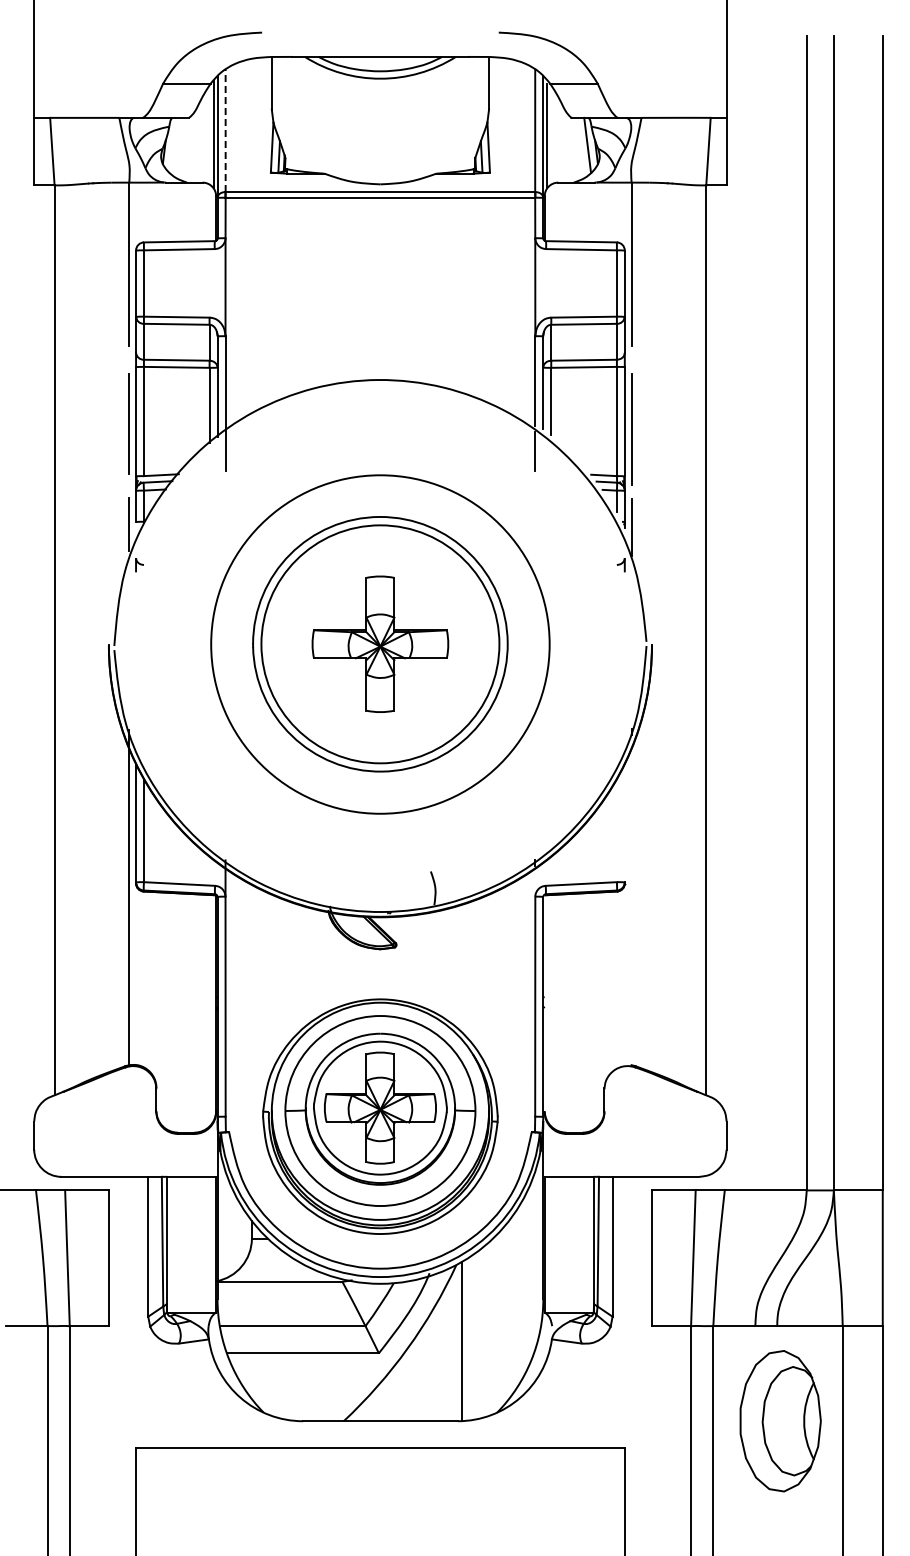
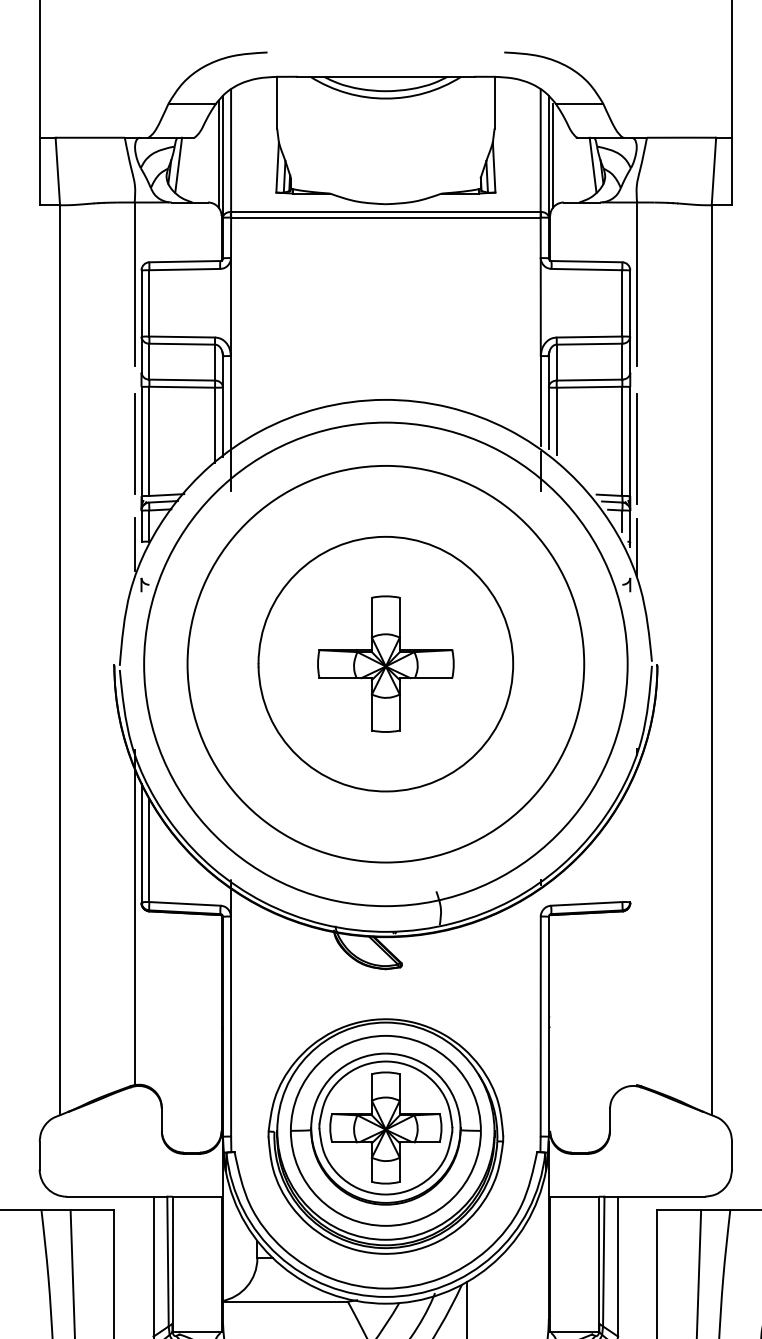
line: (225, 130) -> (230, 150), dashed -> solid
line: (172, 144) -> (177, 164), added
circle: (380, 644) -> (385, 664), size x1.43
circle: (380, 644) -> (385, 664), size x1.67

